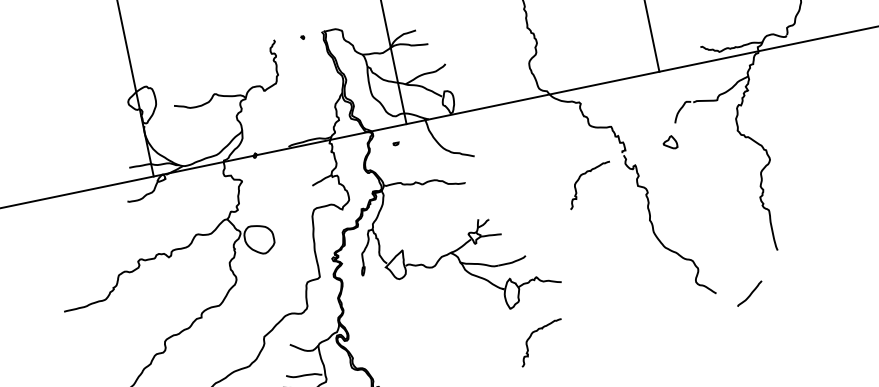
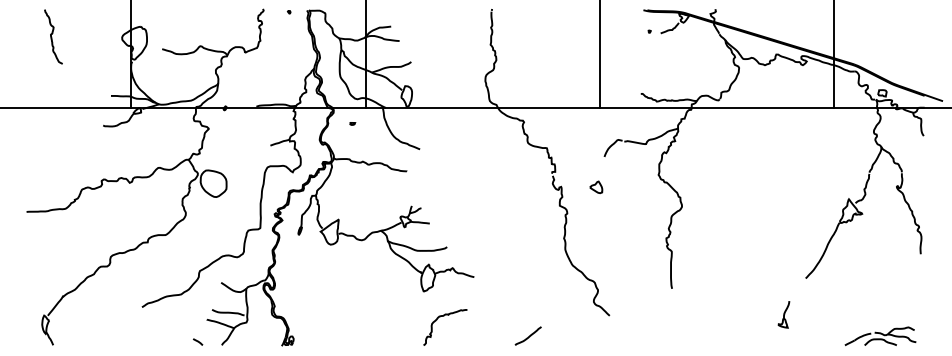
curve: (53, 117) -> (52, 37), added
part: (670, 141) -> (596, 186), moved
curve: (580, 179) -> (509, 189), removed
curve: (750, 294) -> (528, 336), moved

